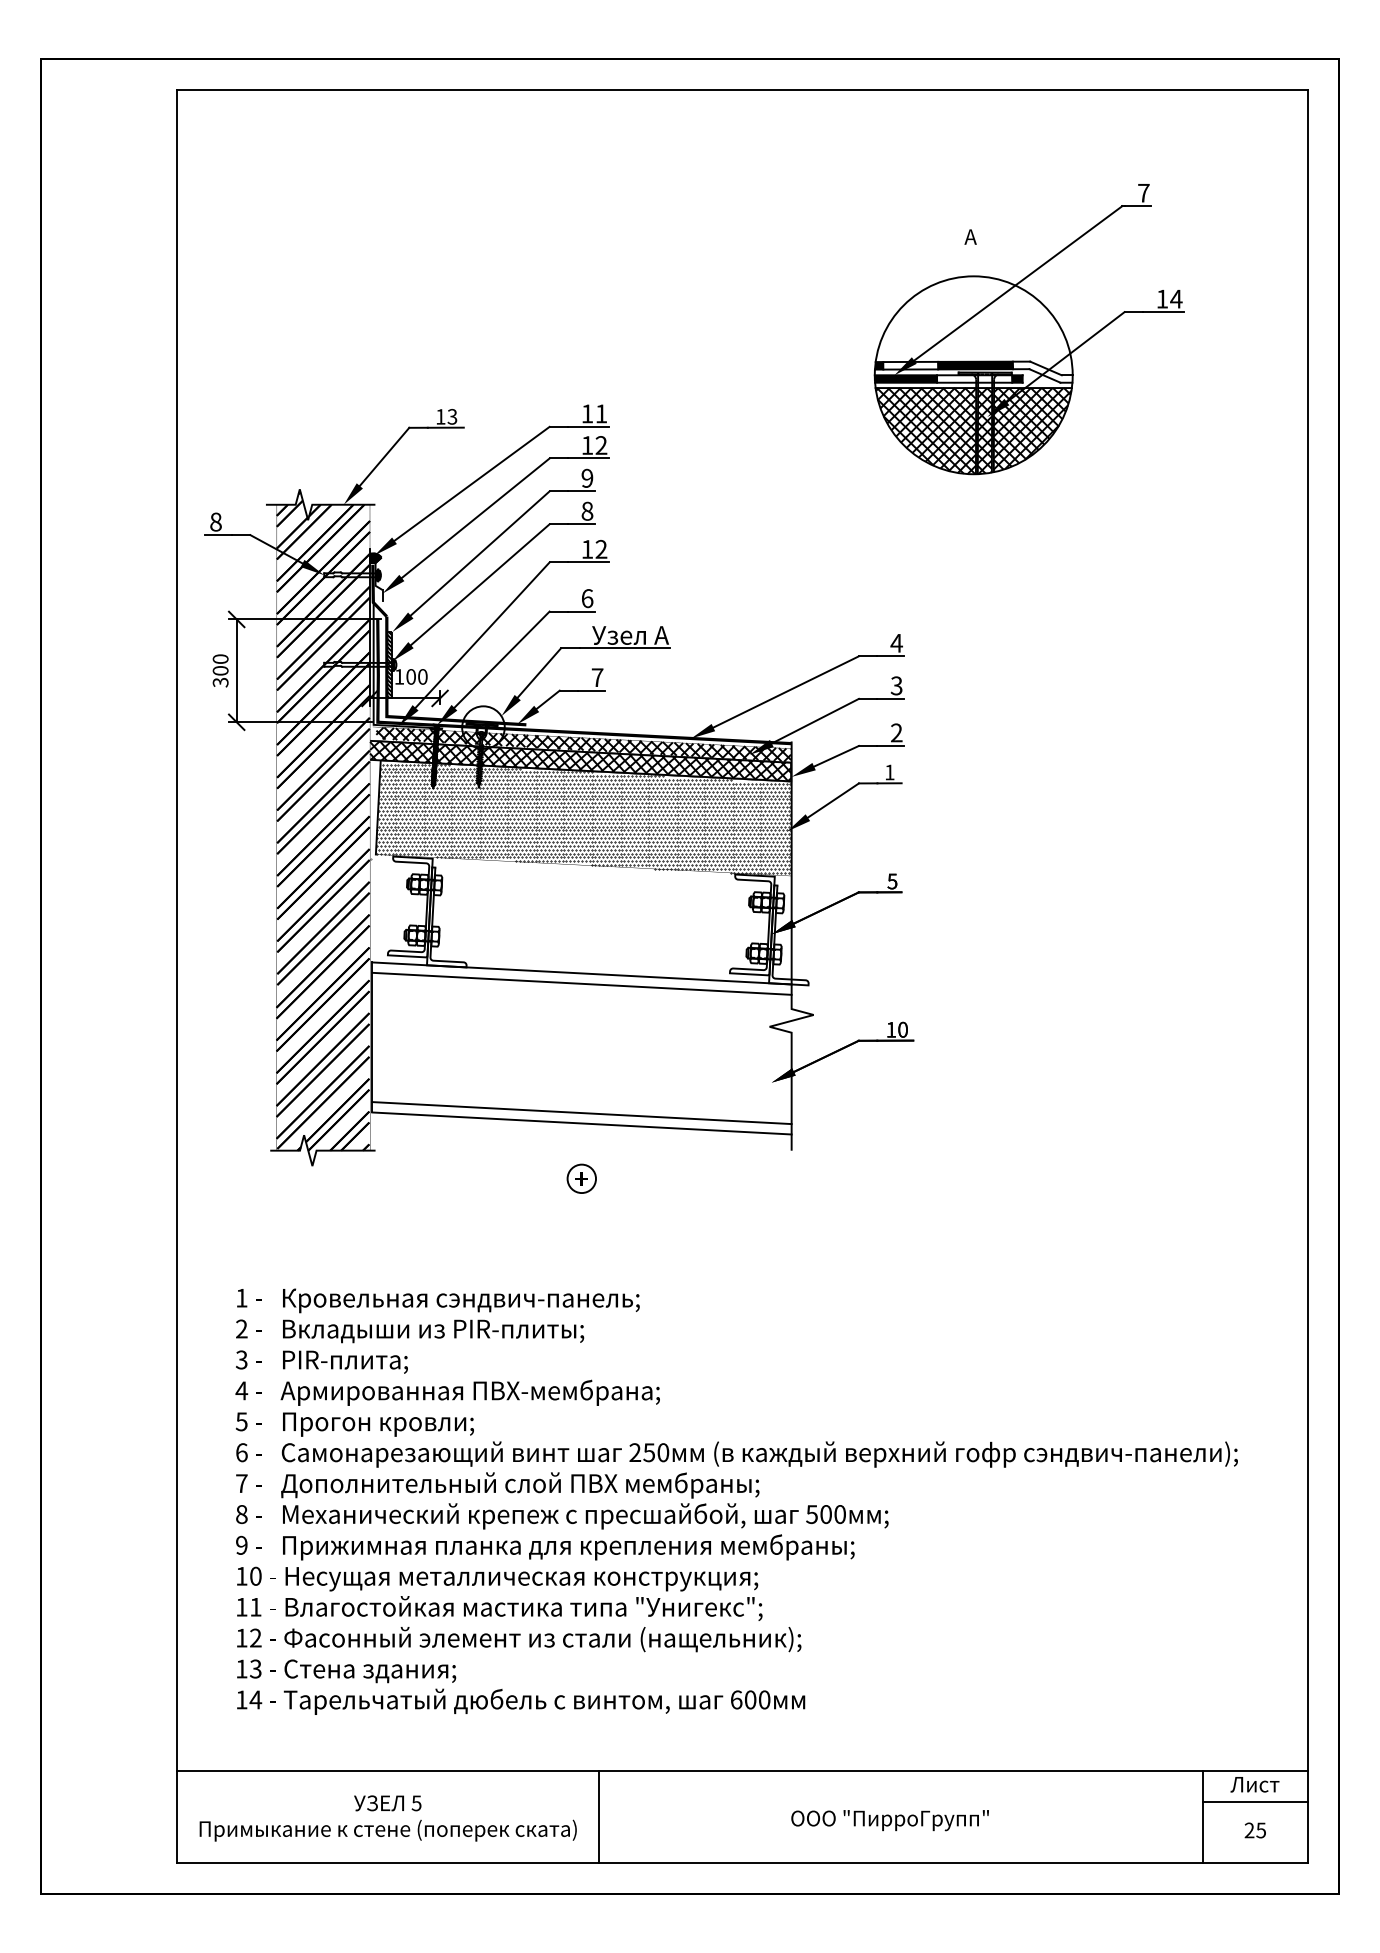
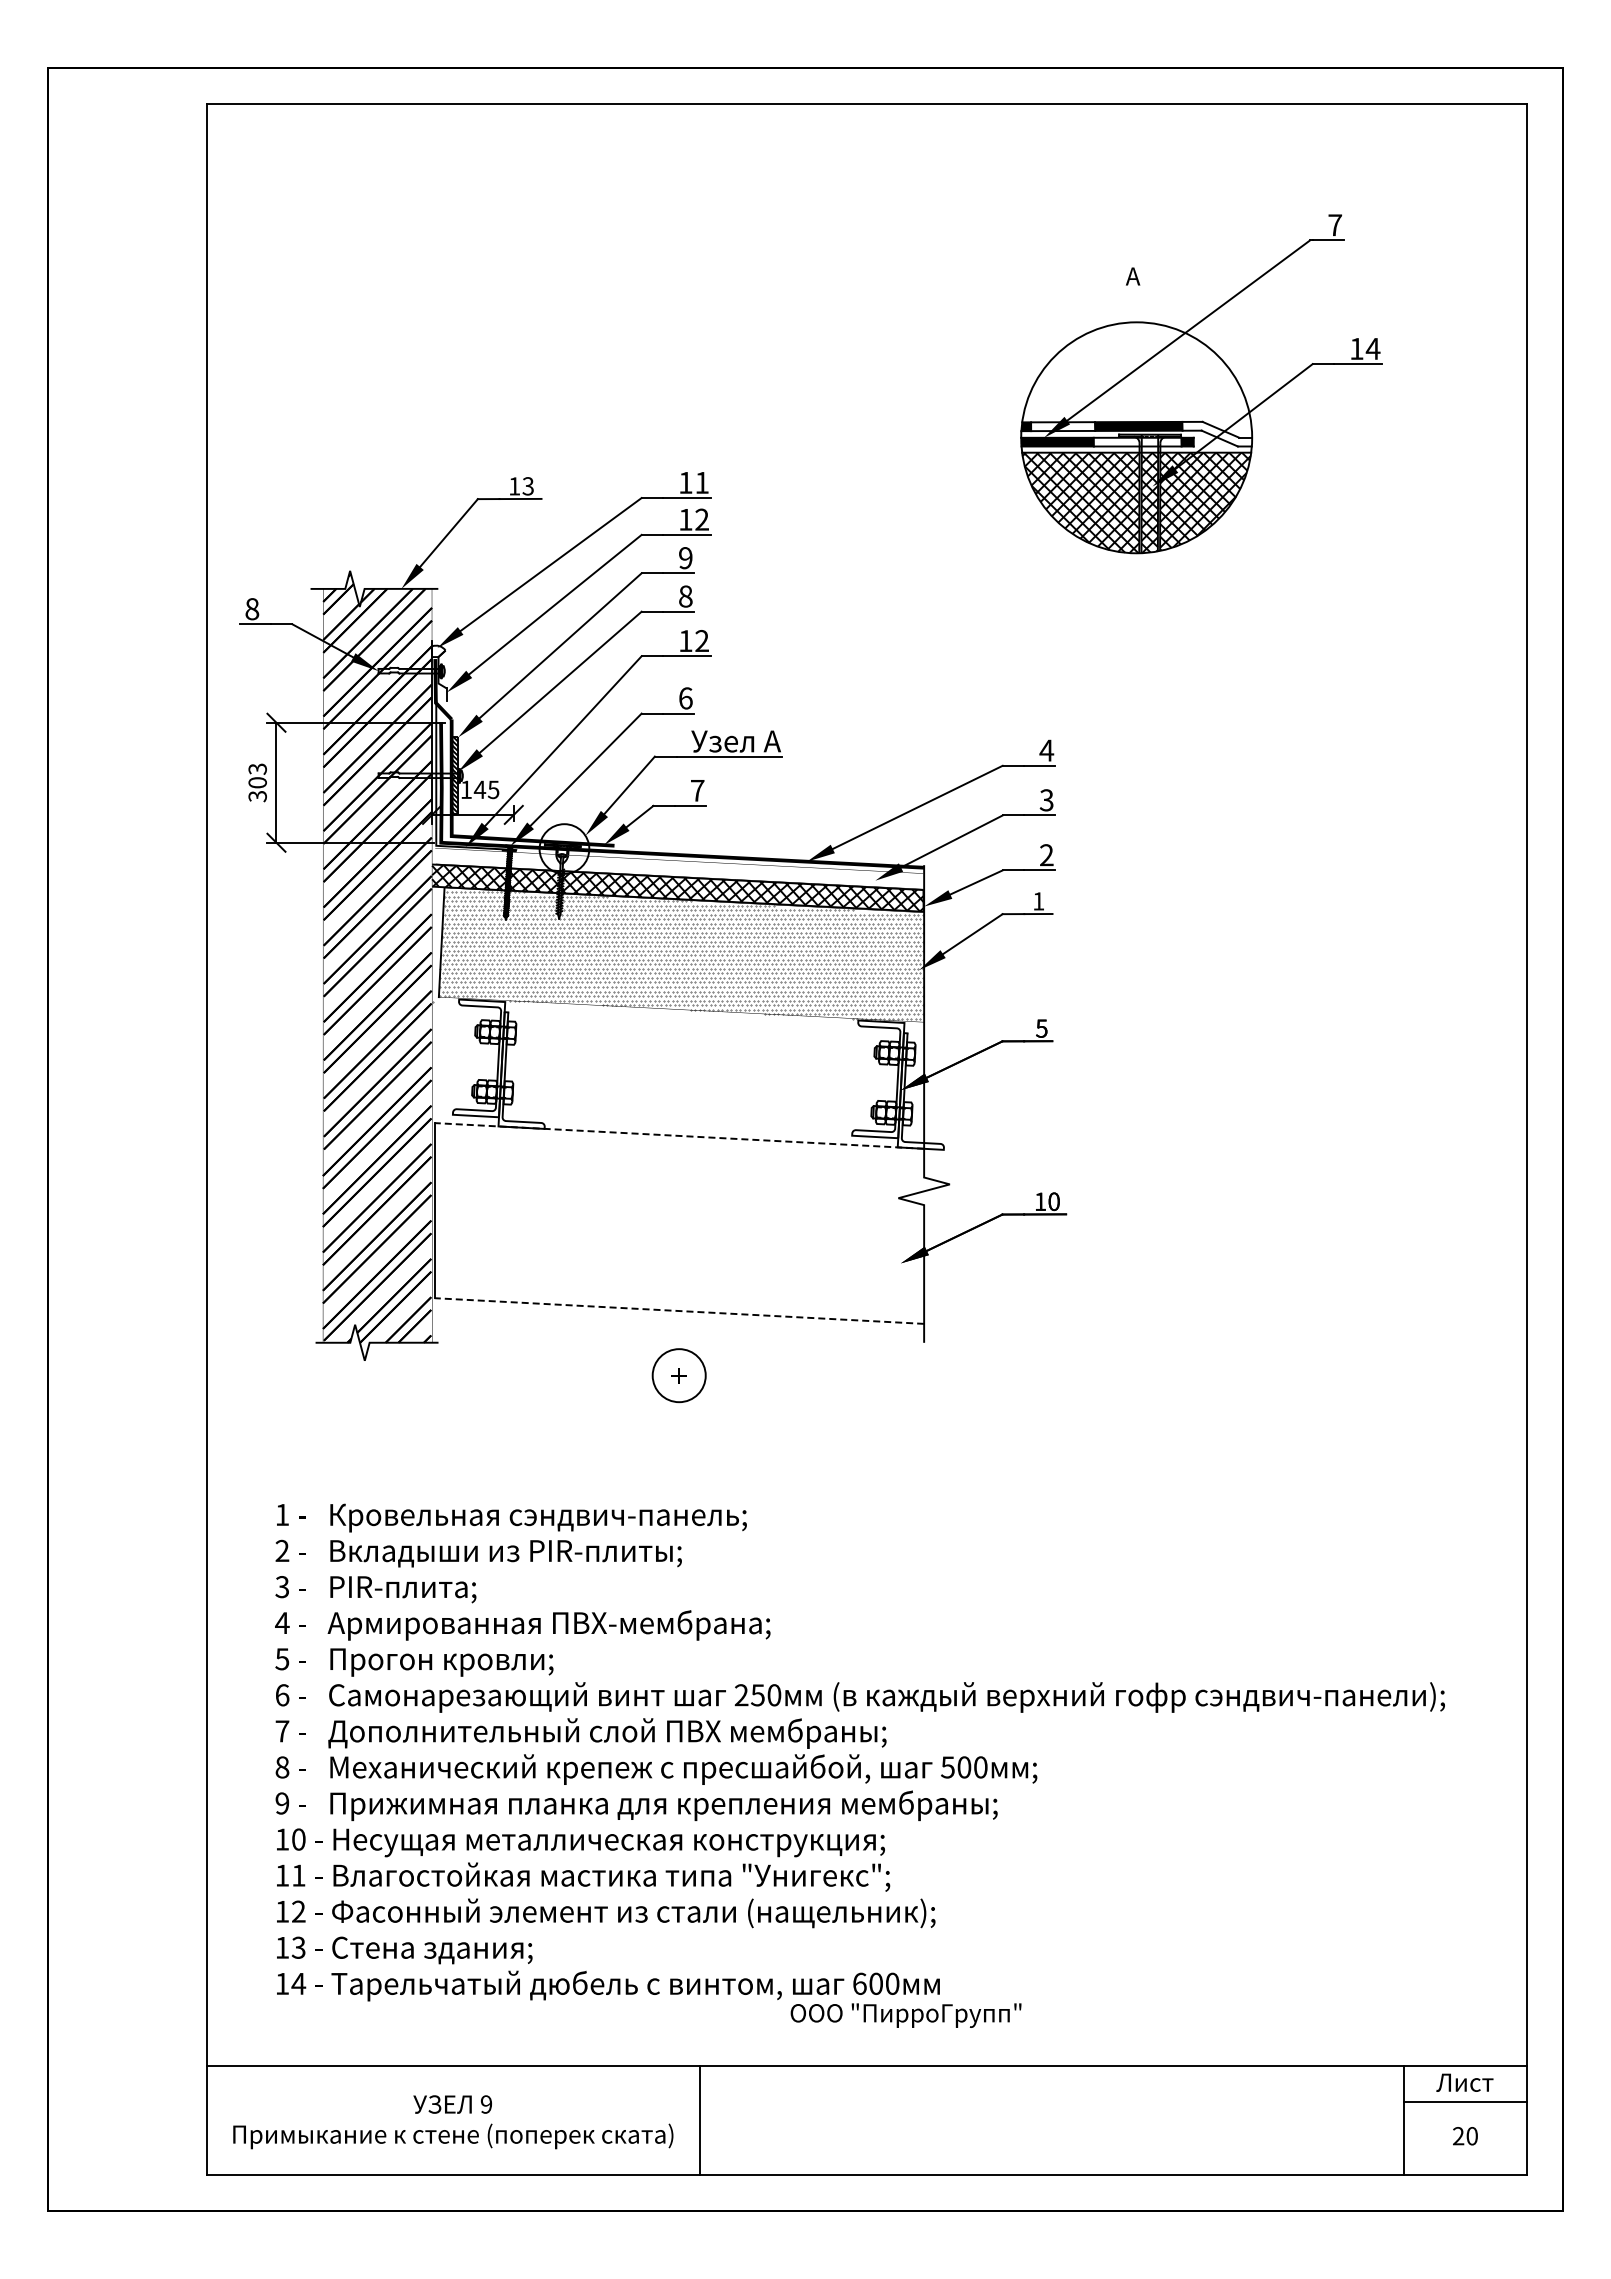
hatch: (375, 558) -> (438, 651), removed
text: (220, 658) -> (257, 768), 300 -> 303
text: (416, 676) -> (486, 789), 100 -> 145
hatch: (583, 744) -> (681, 868), removed
hatch: (583, 818) -> (681, 955), removed
line: (581, 973) -> (678, 1135), solid -> dashed
line: (582, 983) -> (679, 1147), removed
line: (582, 1112) -> (679, 1298), removed
line: (581, 1123) -> (678, 1311), solid -> dashed
circle: (581, 1178) -> (678, 1375), size x1.6
text: (416, 1803) -> (486, 2104), 5 -> 9
text: (889, 1820) -> (905, 2015), moved
text: (1260, 1830) -> (1471, 2136), 25 -> 20

